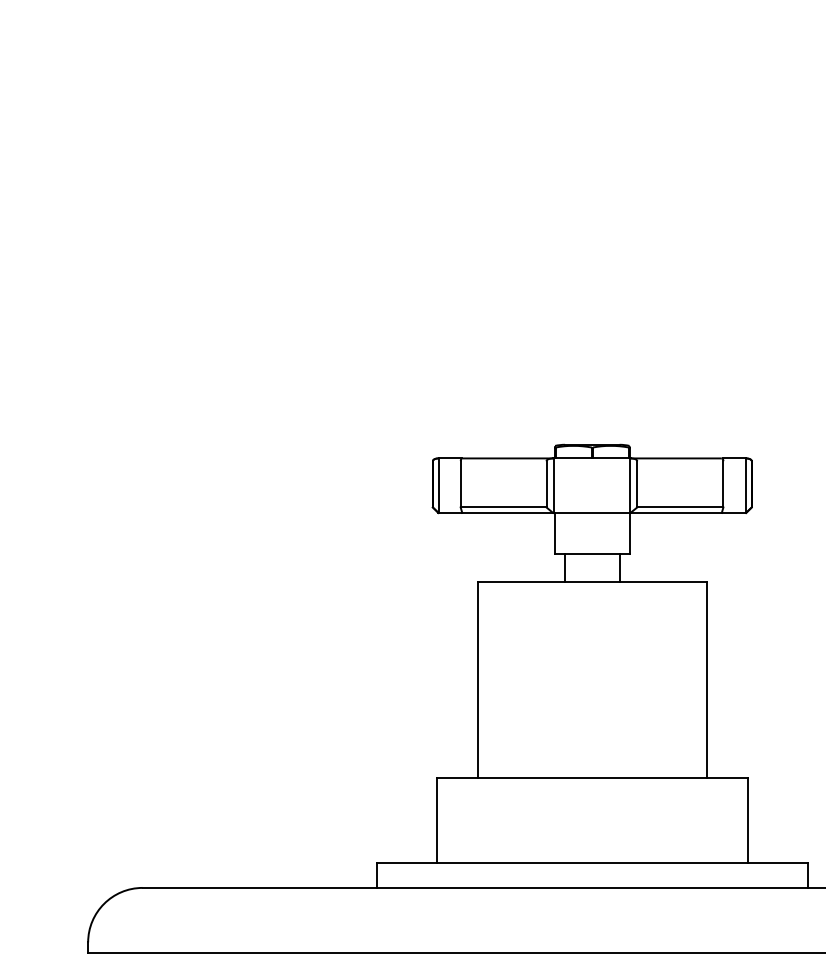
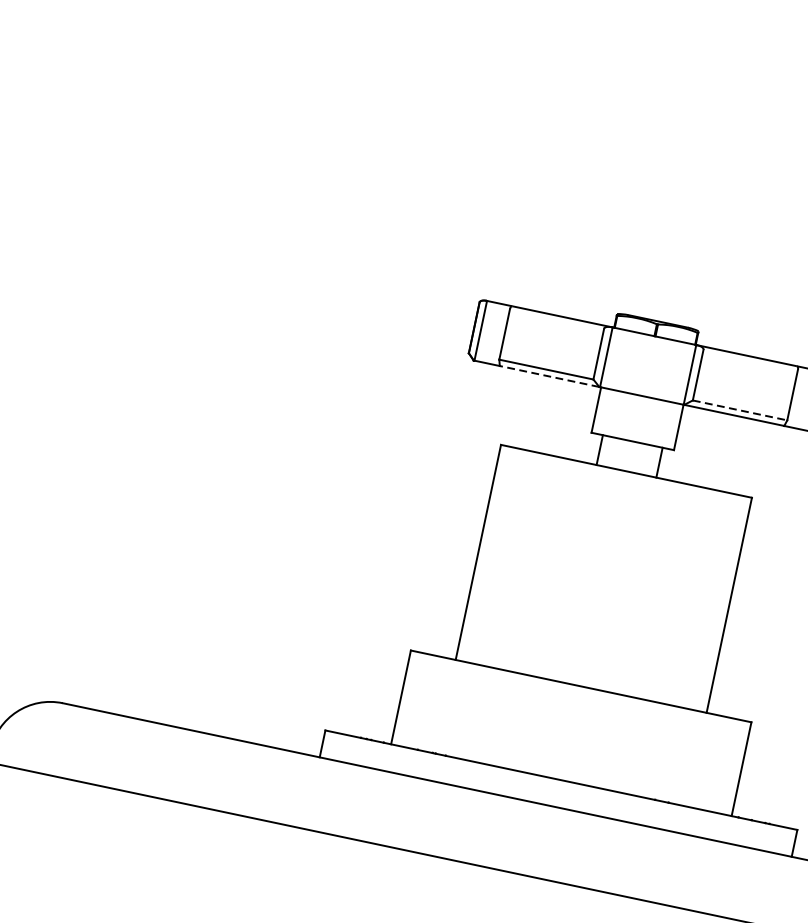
line: (680, 507) -> (740, 410), solid -> dashed
line: (507, 512) -> (549, 375), solid -> dashed

